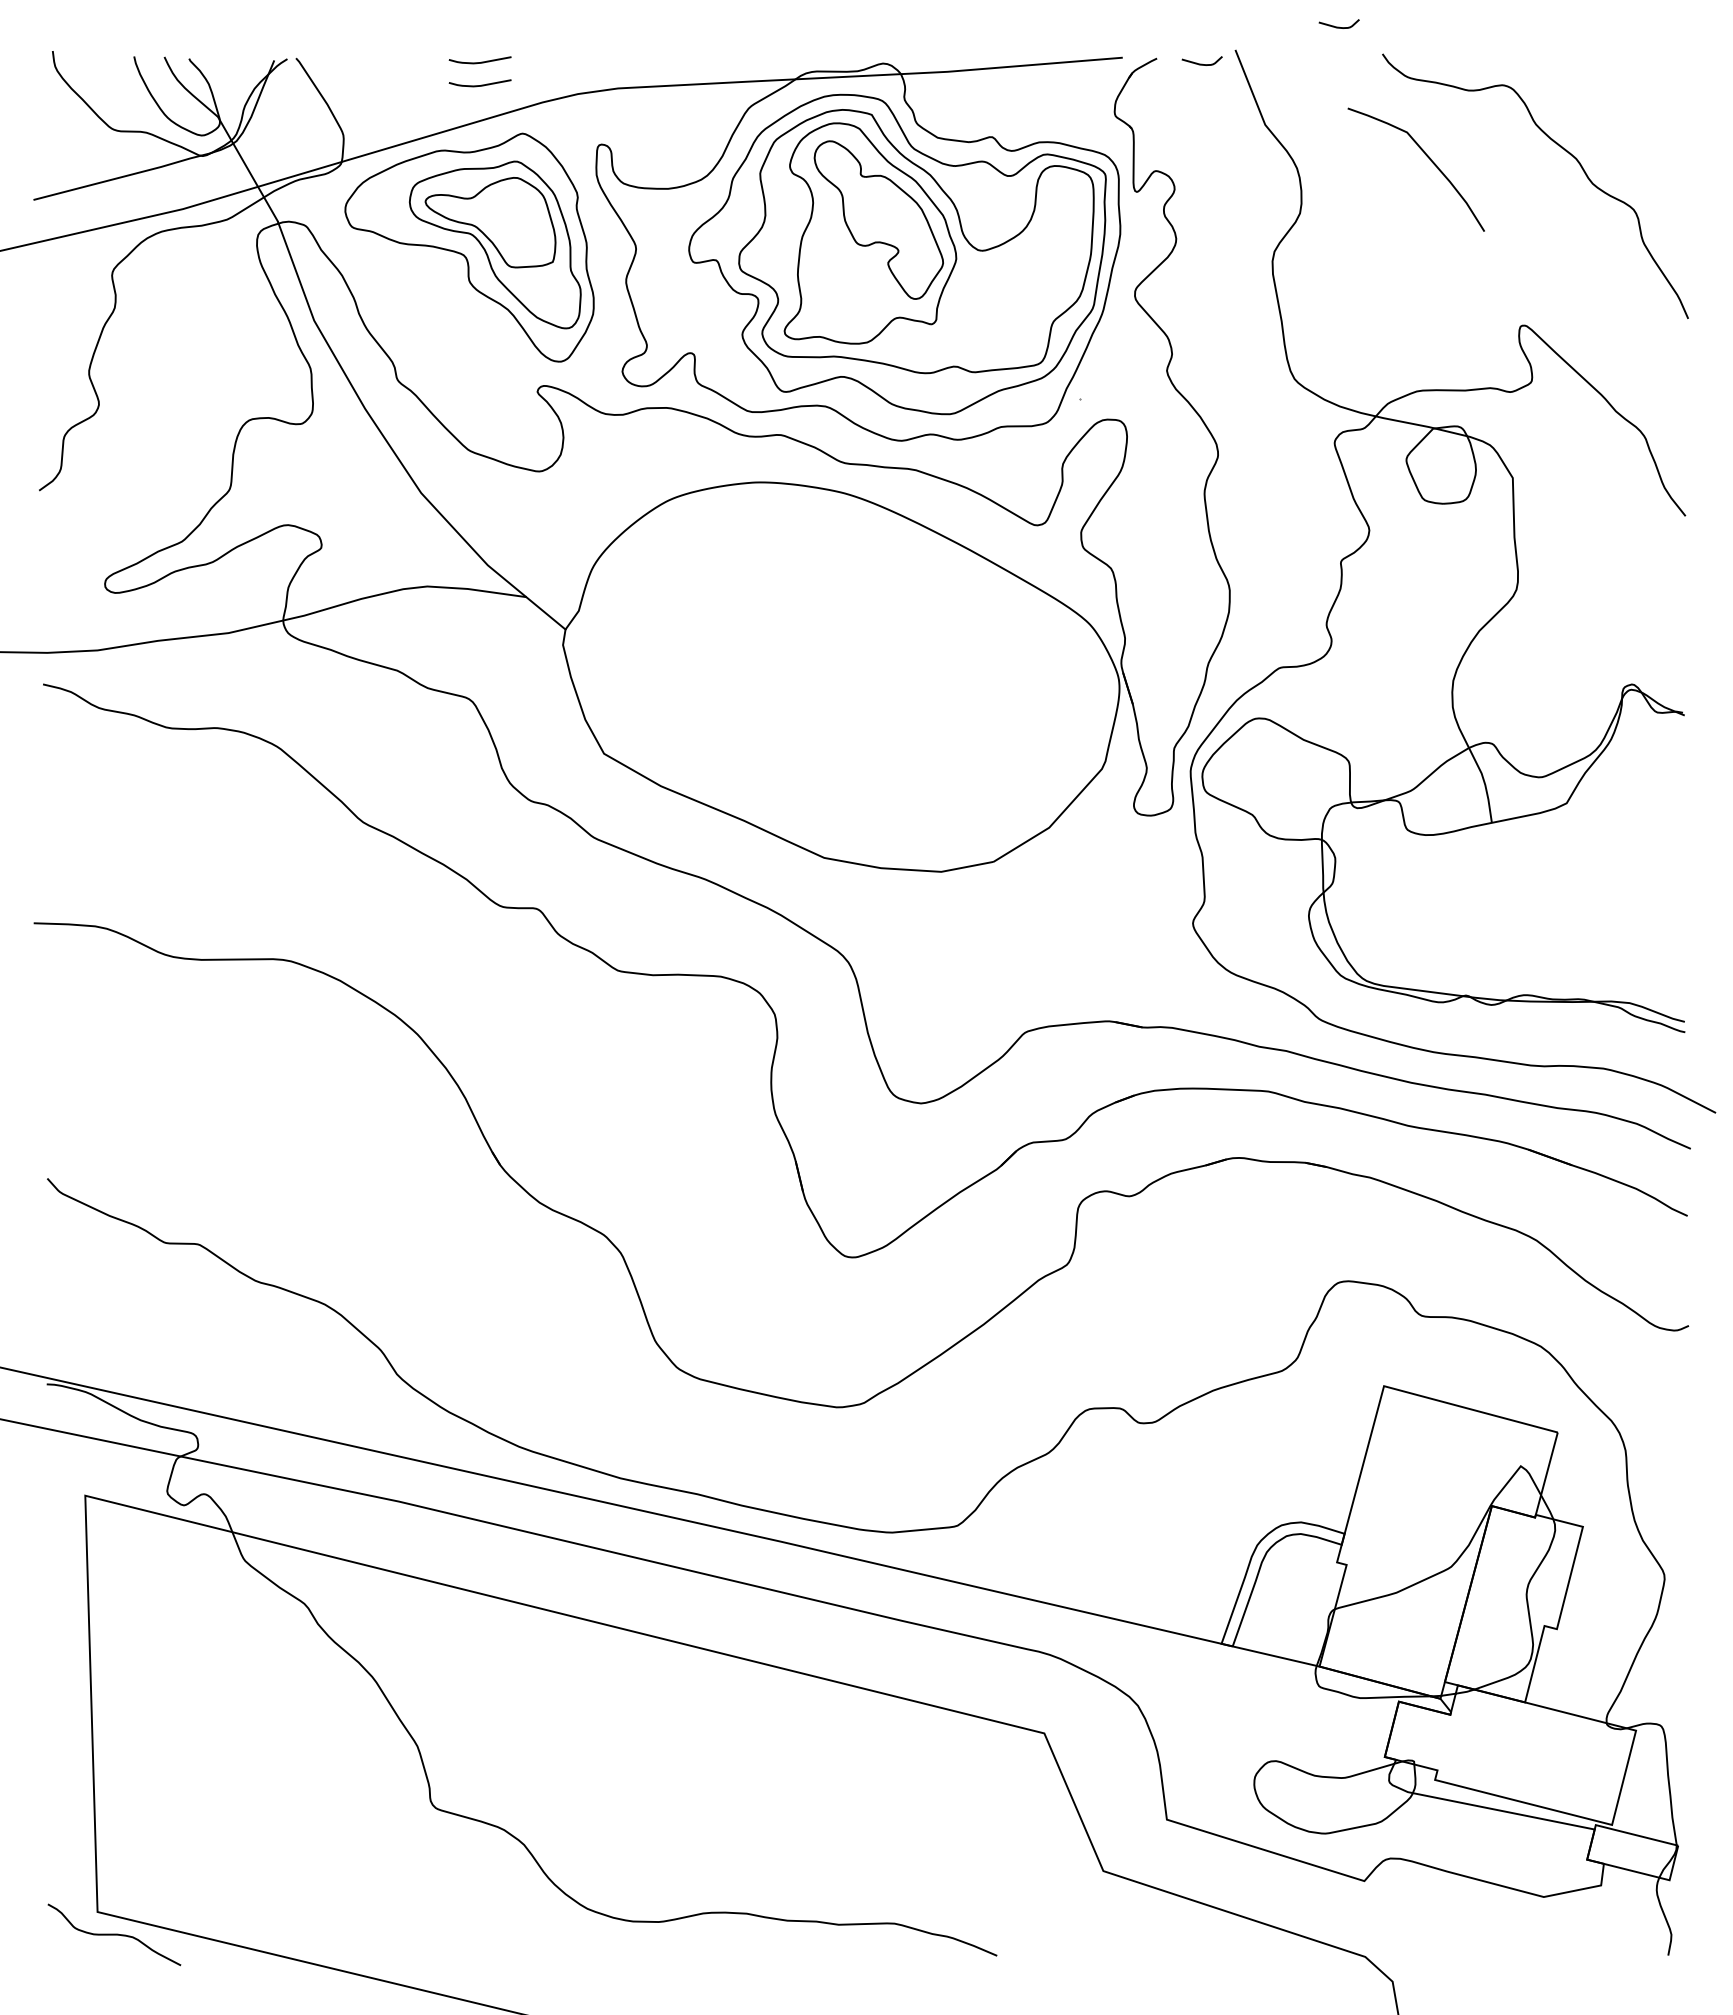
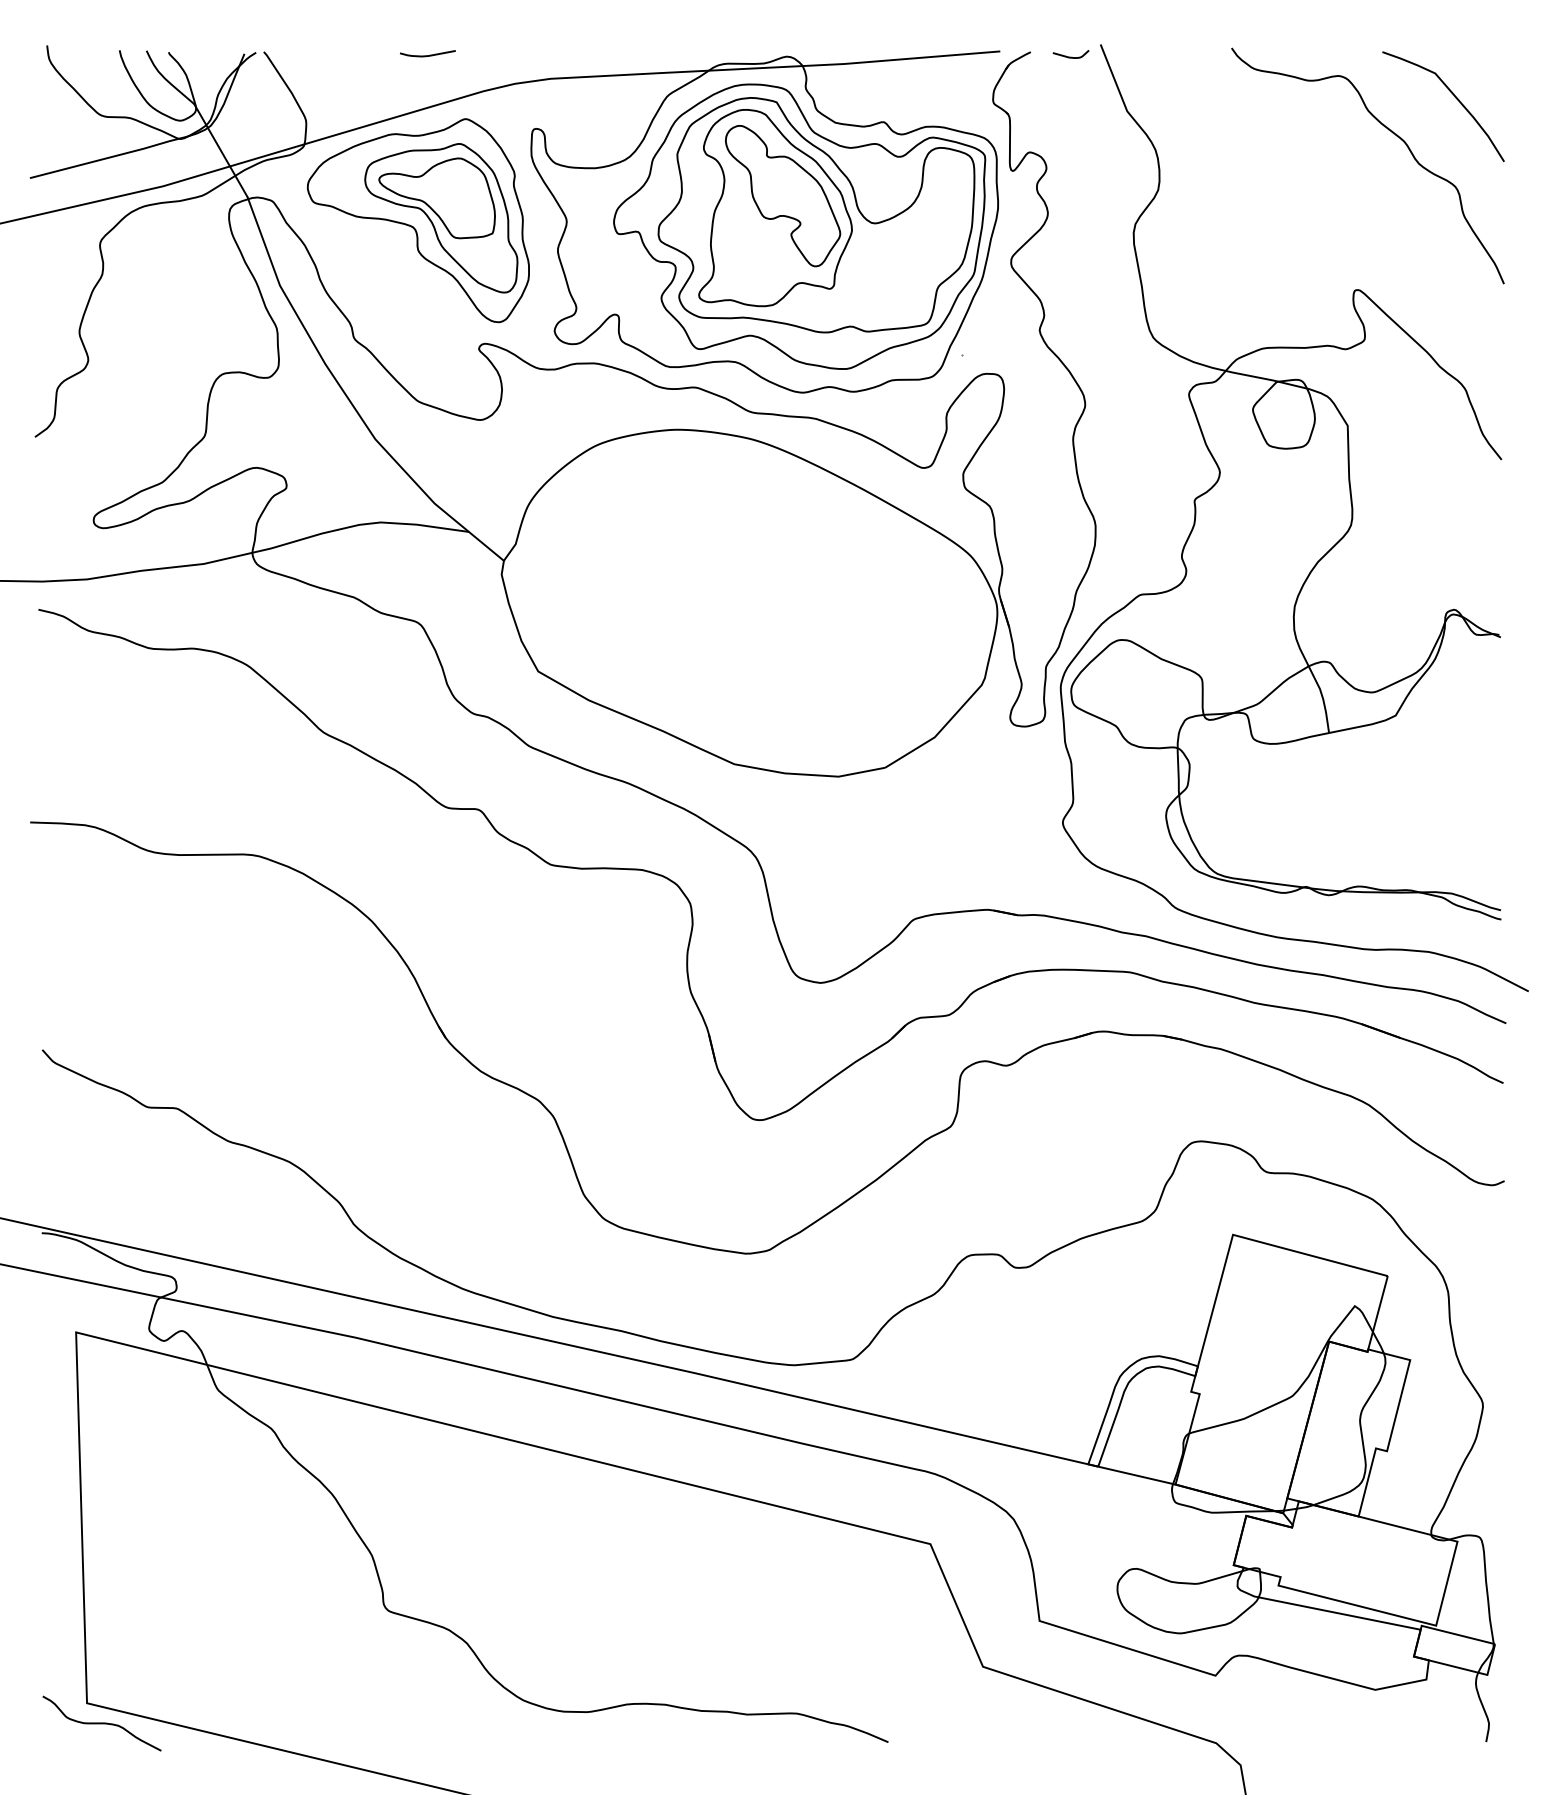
curve: (1338, 26) -> (1192, 23), removed
curve: (479, 85) -> (427, 76), removed
curve: (1427, 157) -> (1453, 95), moved

